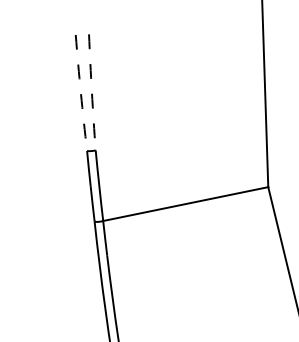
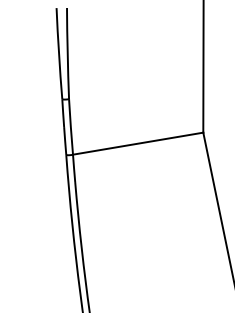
arc: (81, 92) -> (59, 53), dashed -> solid
arc: (91, 92) -> (67, 53), dashed -> solid

